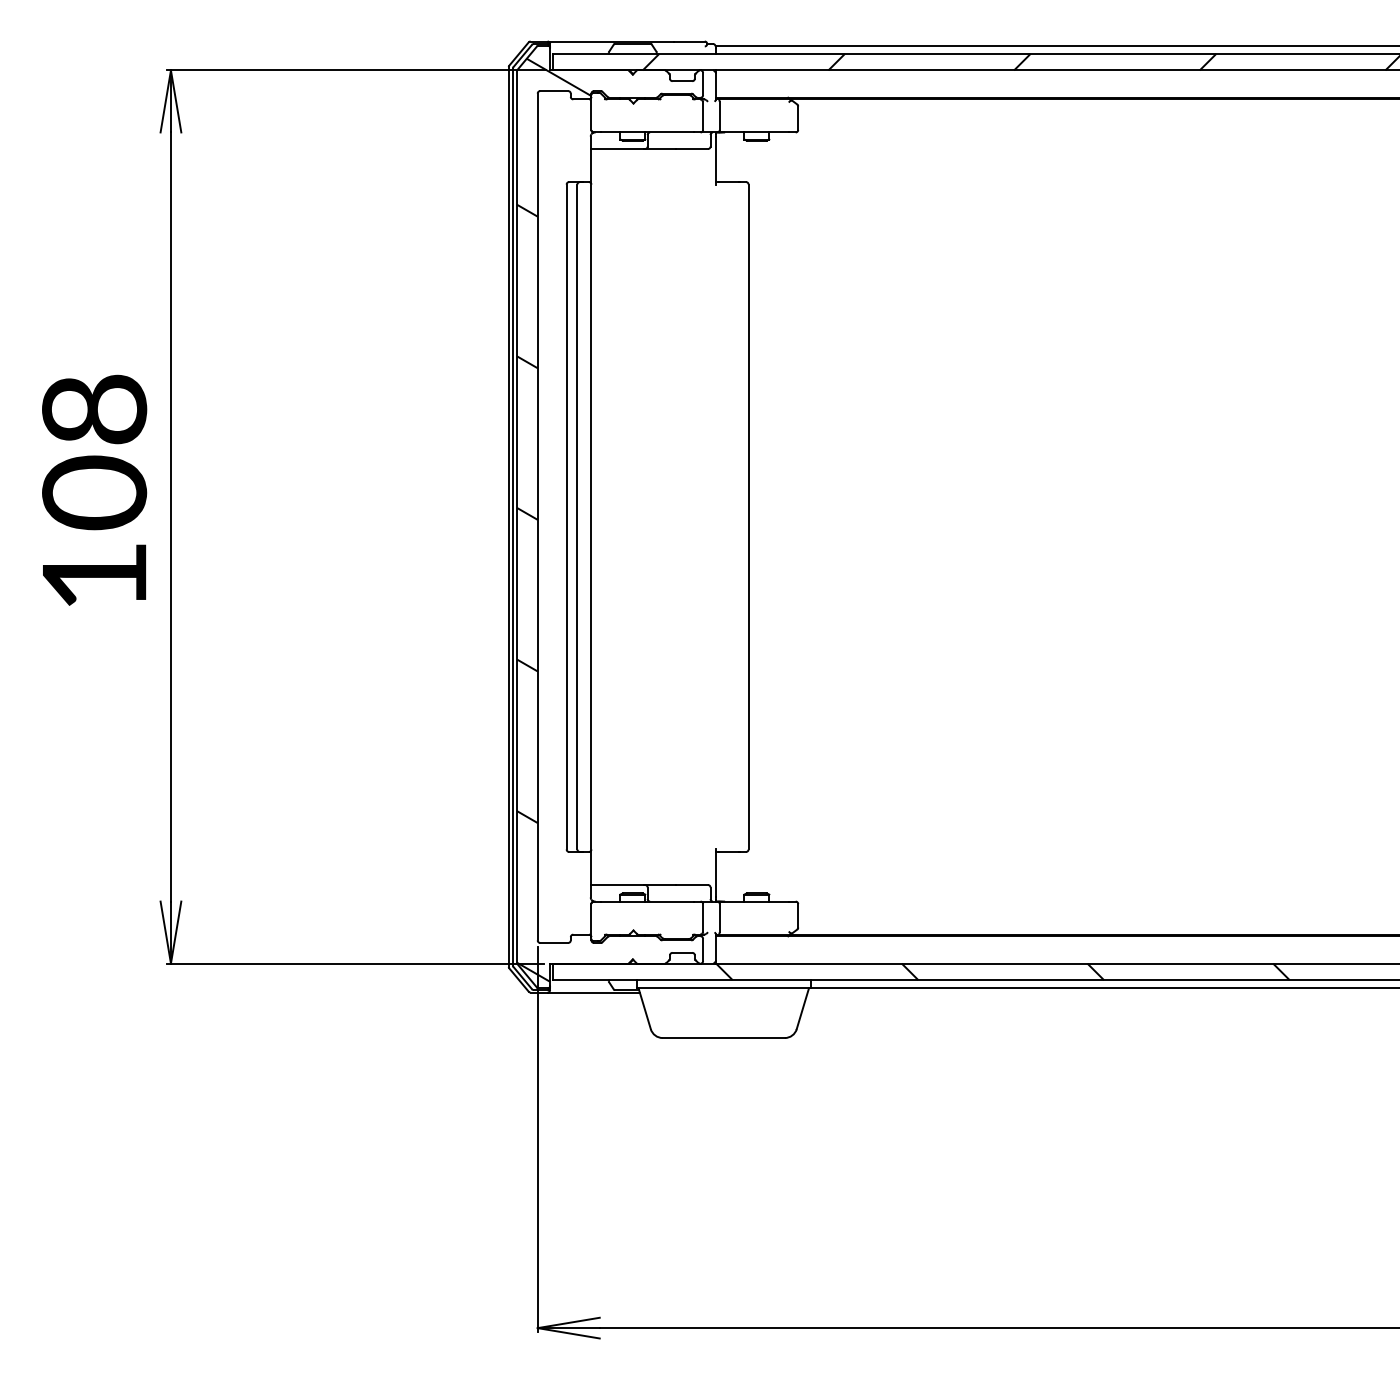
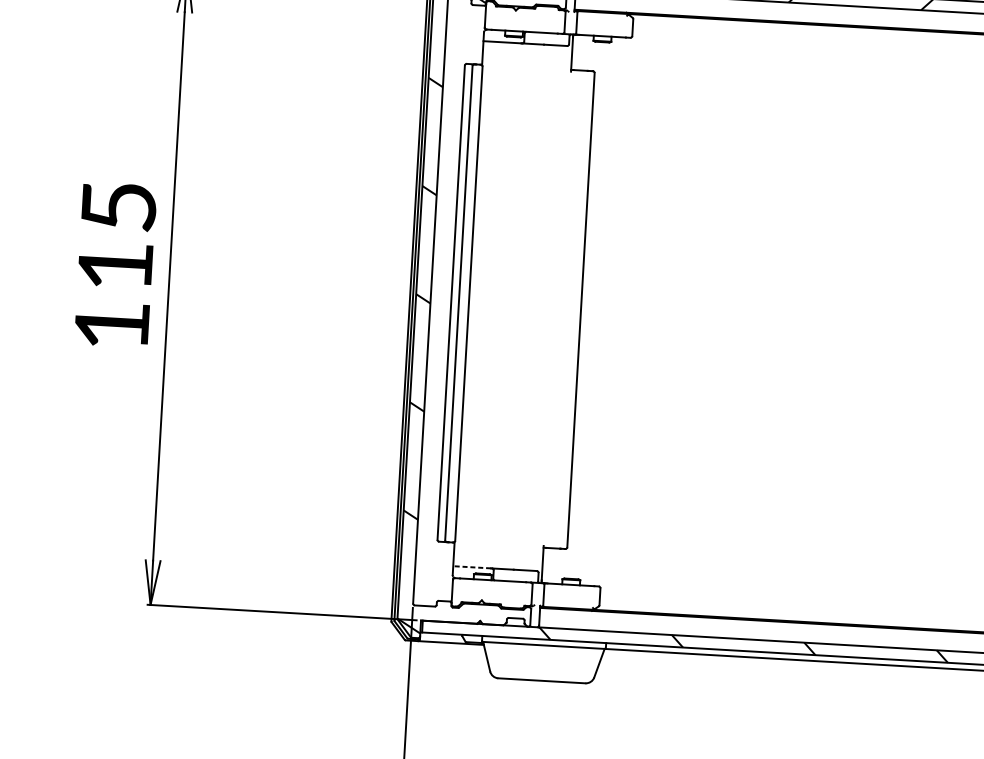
text: (94, 452) -> (117, 237), 108 -> 115
line: (617, 885) -> (472, 567), solid -> dashed

